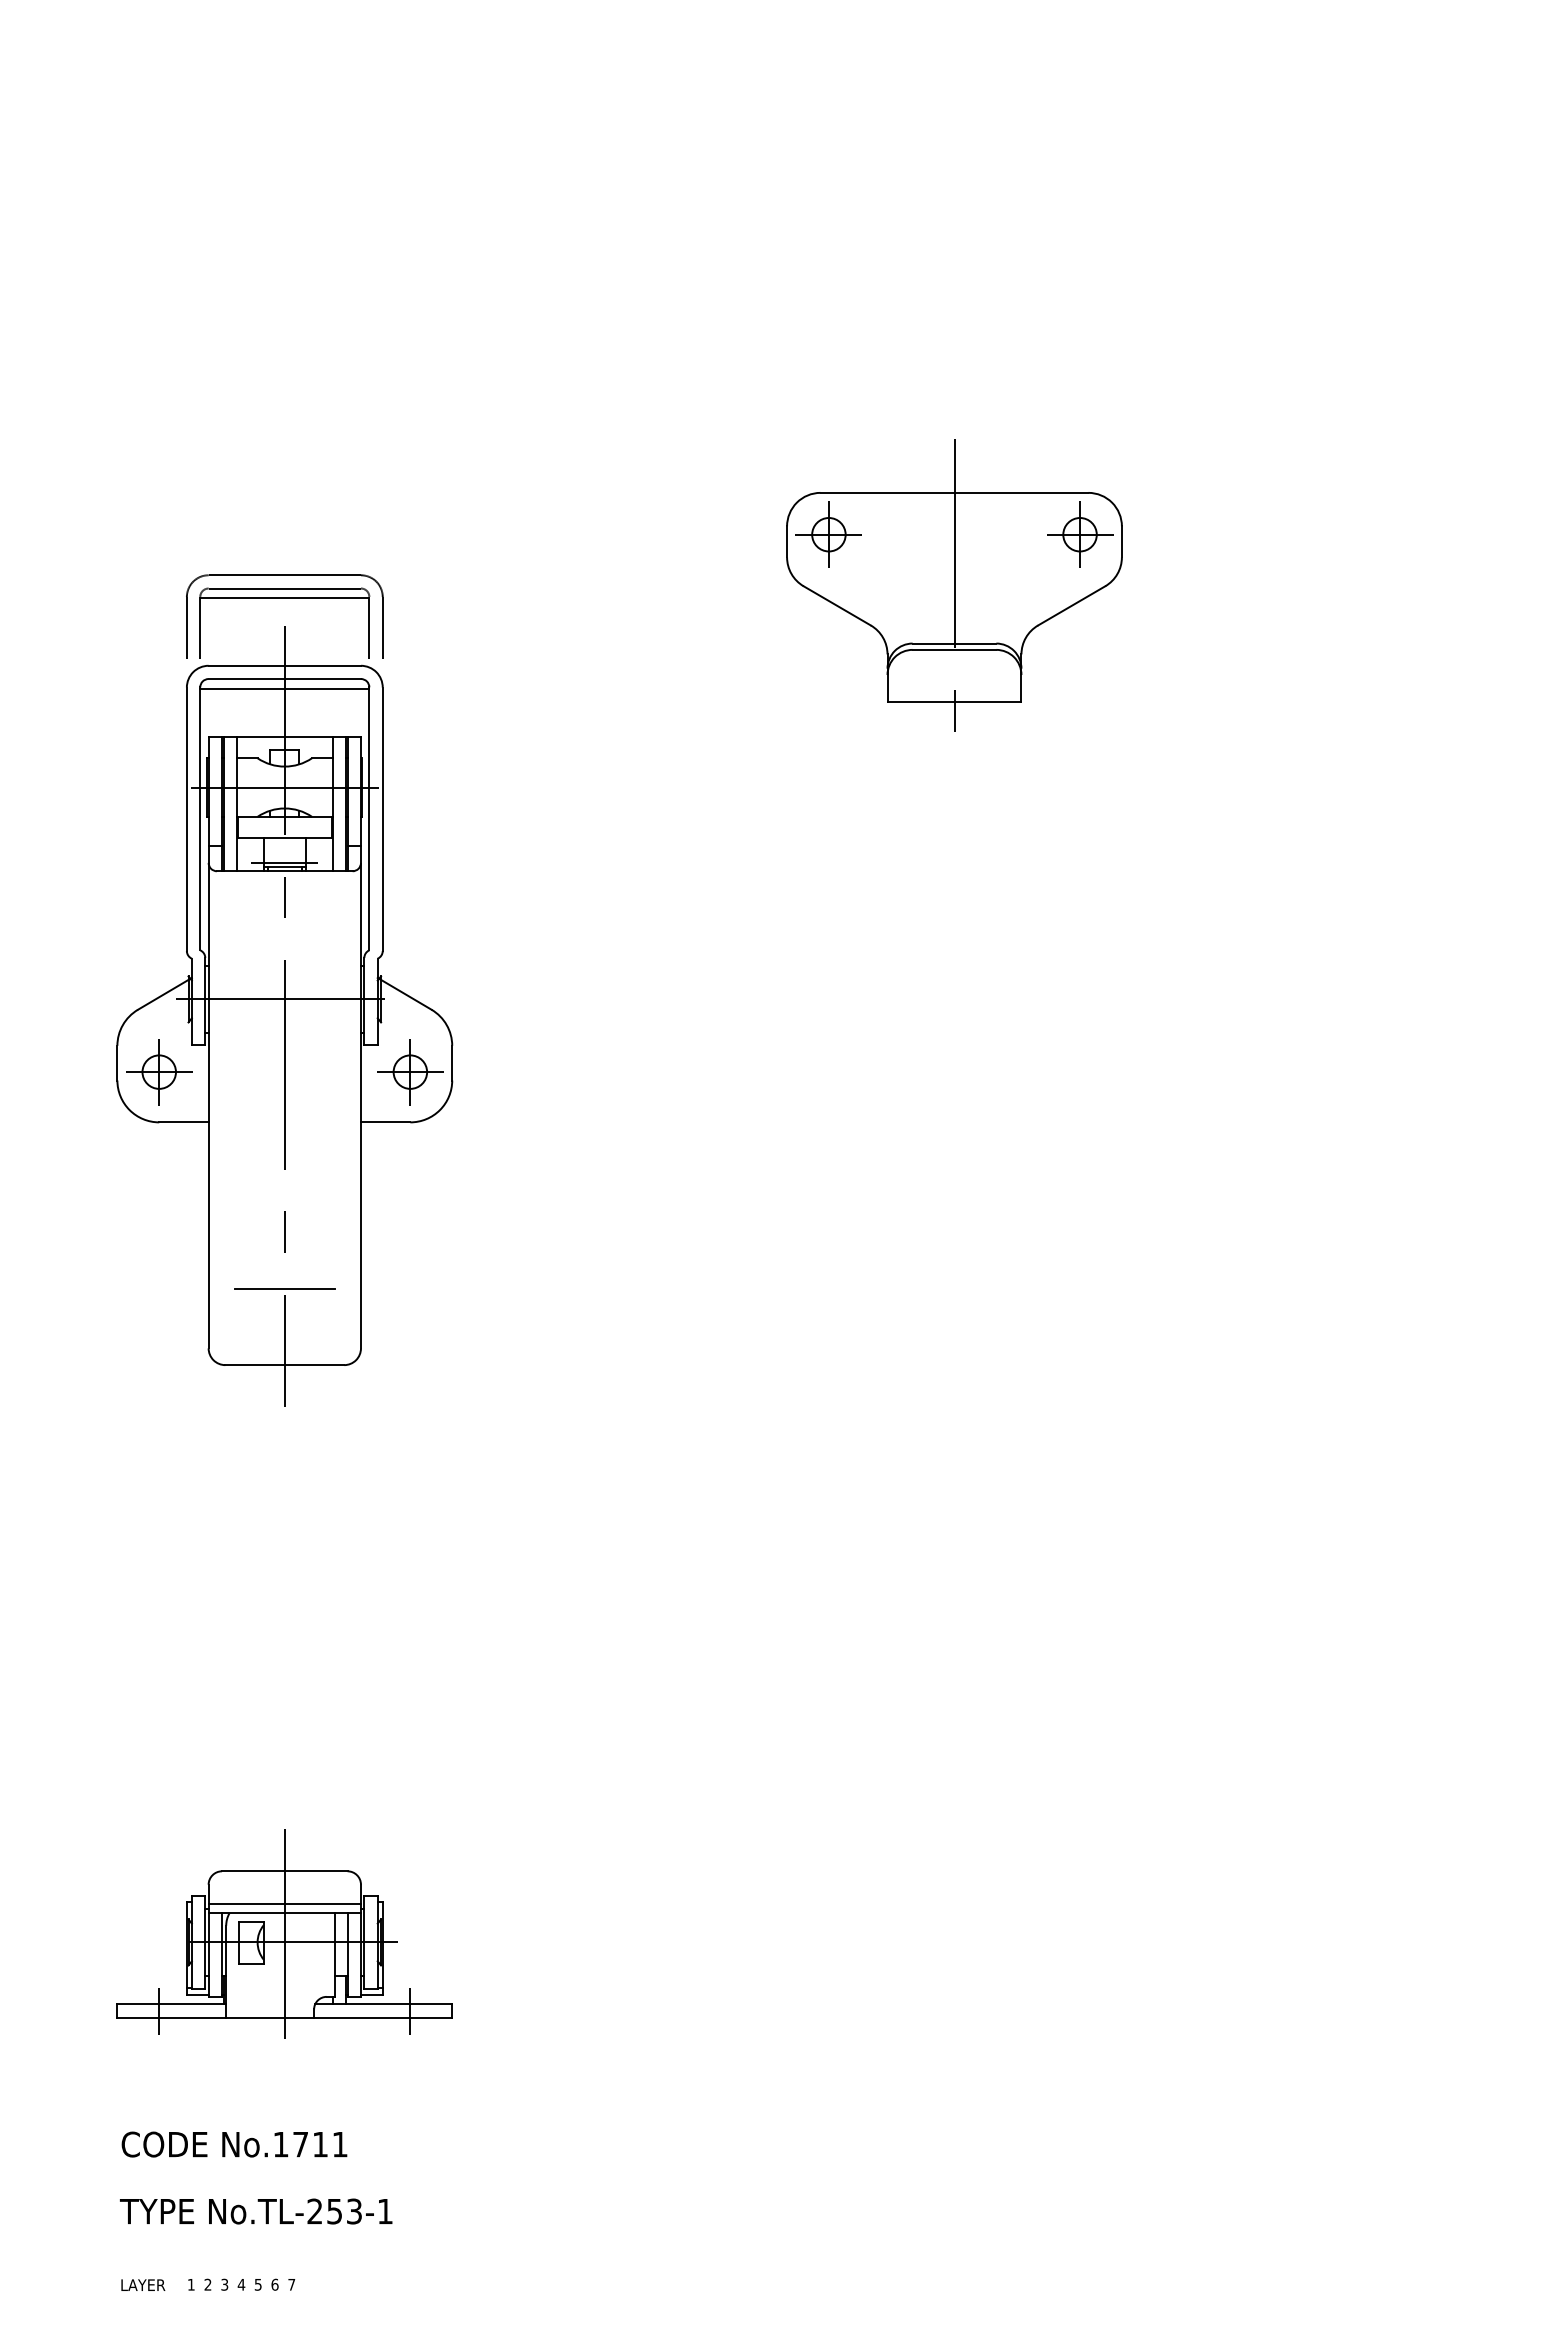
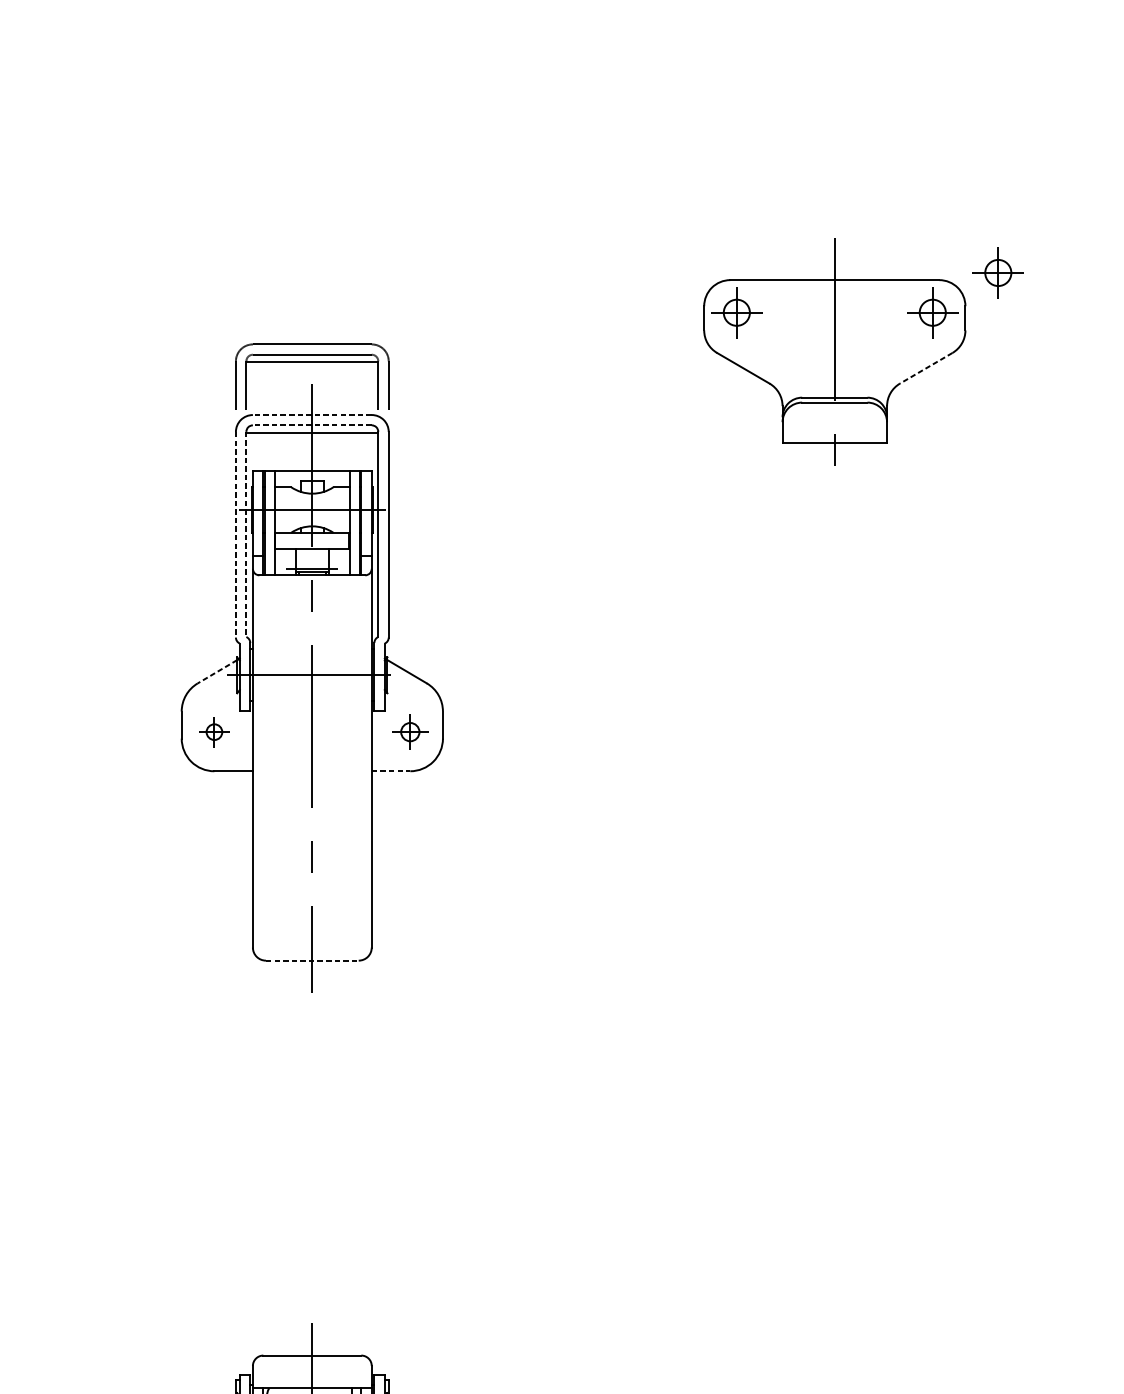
part: (1164, 483) -> (998, 272), added
line: (1071, 605) -> (926, 367), solid -> dashed
line: (284, 665) -> (312, 414), solid -> dashed
line: (284, 679) -> (312, 425), solid -> dashed
line: (186, 819) -> (235, 534), solid -> dashed
line: (200, 819) -> (246, 534), solid -> dashed
line: (162, 995) -> (216, 672), solid -> dashed
part: (159, 1072) -> (214, 732), size x0.6
part: (410, 1072) -> (410, 732), size x0.7
line: (385, 1122) -> (390, 771), solid -> dashed
line: (284, 1288) -> (312, 900), removed
line: (285, 1365) -> (312, 960), solid -> dashed
line: (284, 1903) -> (312, 1380), removed

